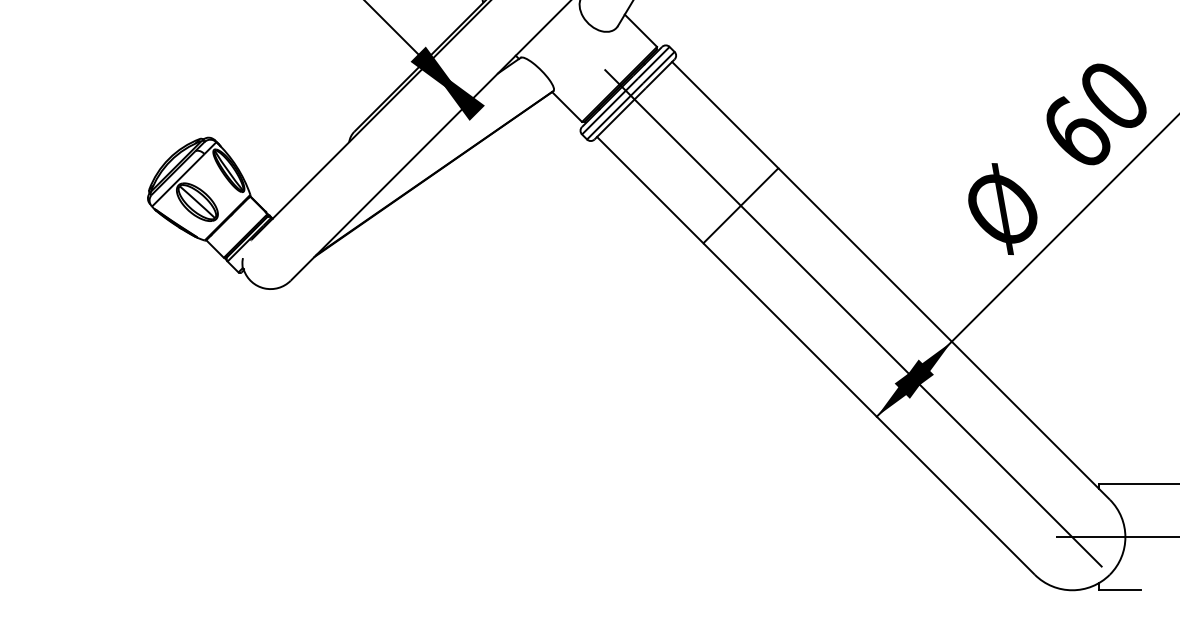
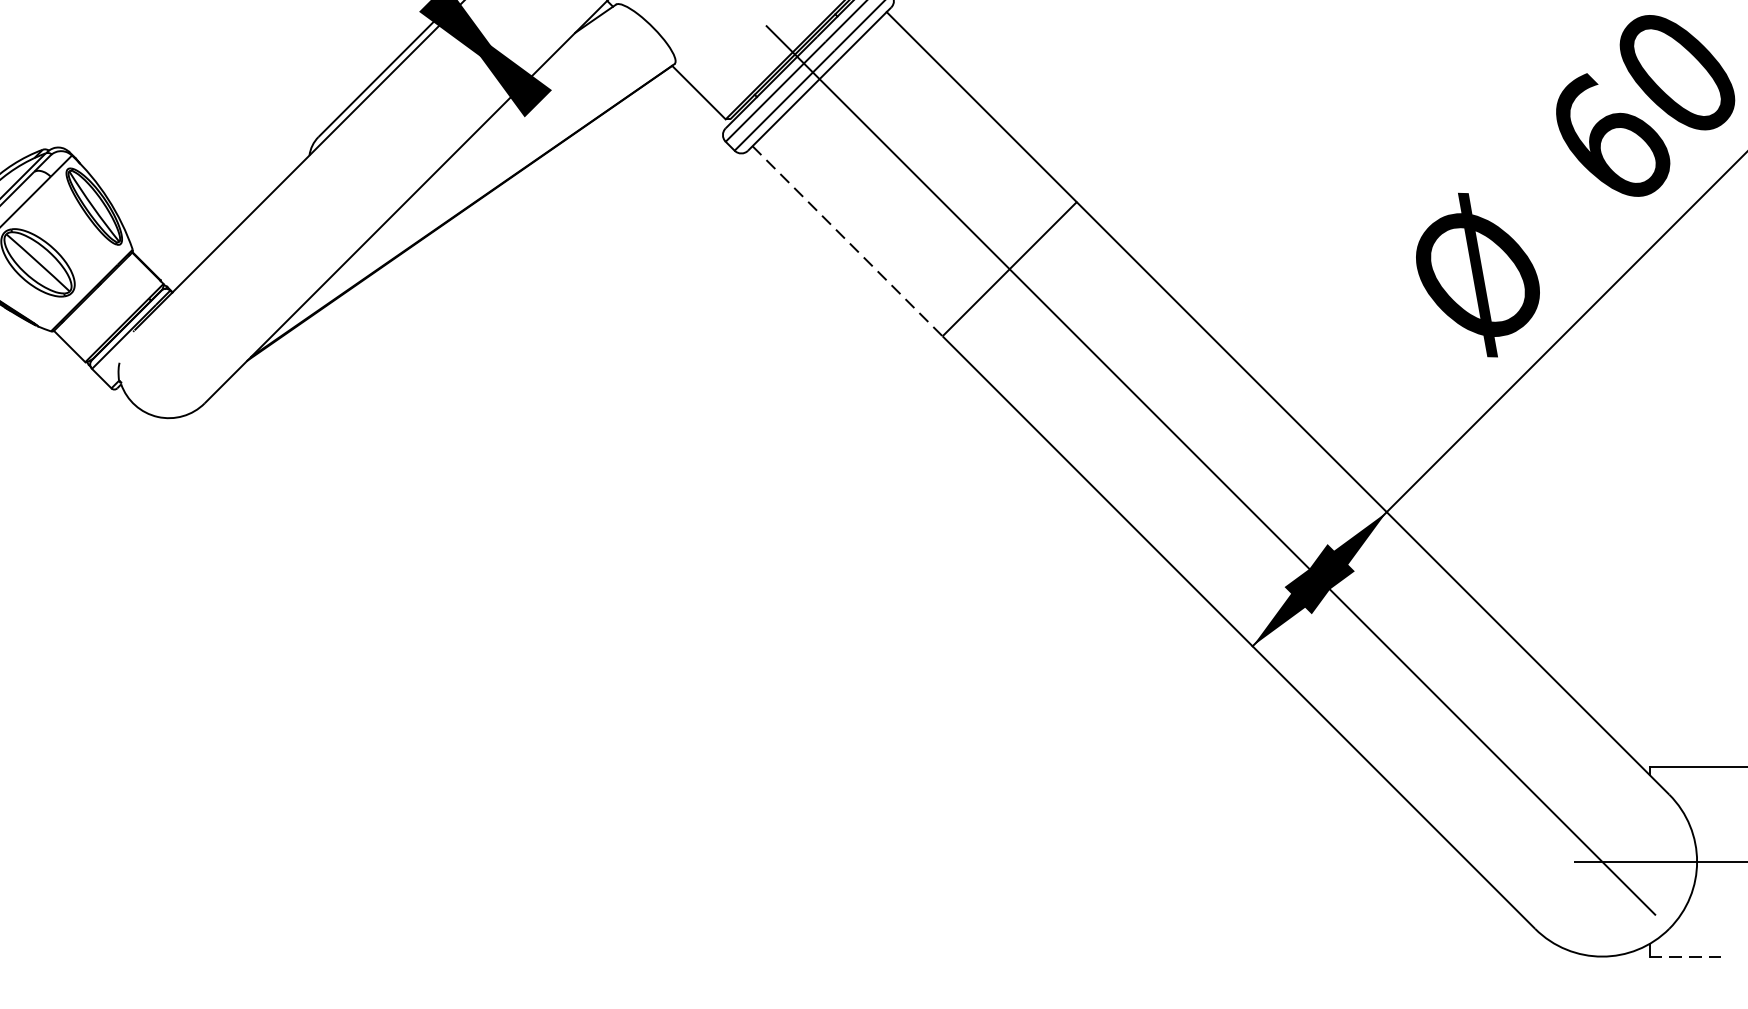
line: (650, 190) -> (848, 241), solid -> dashed
line: (1120, 590) -> (1688, 957), solid -> dashed

